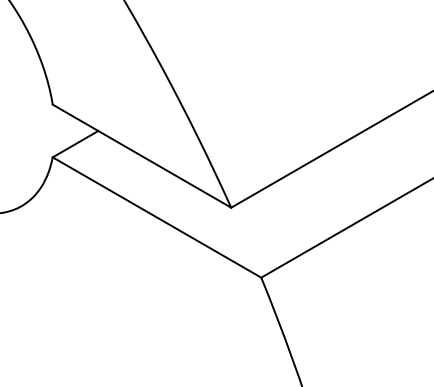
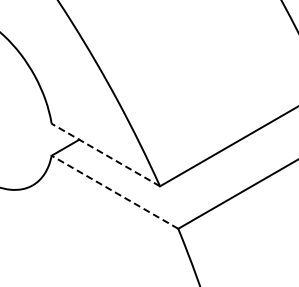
line: (141, 156) -> (105, 155), solid -> dashed
line: (156, 217) -> (114, 192), solid -> dashed

